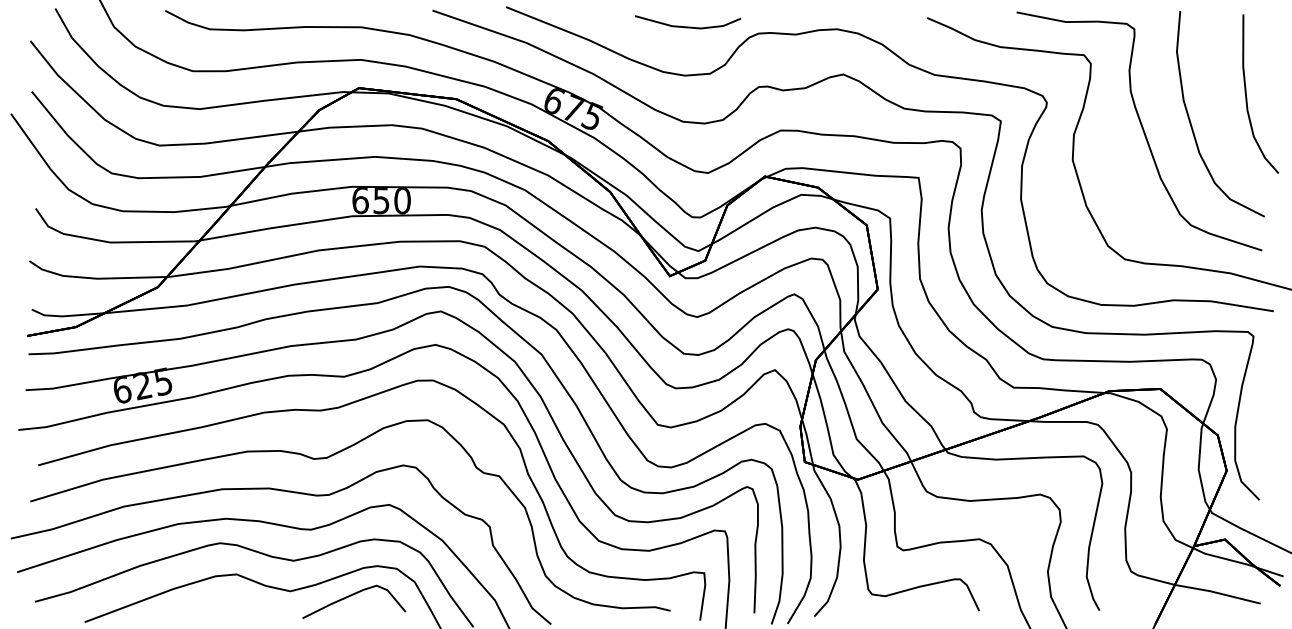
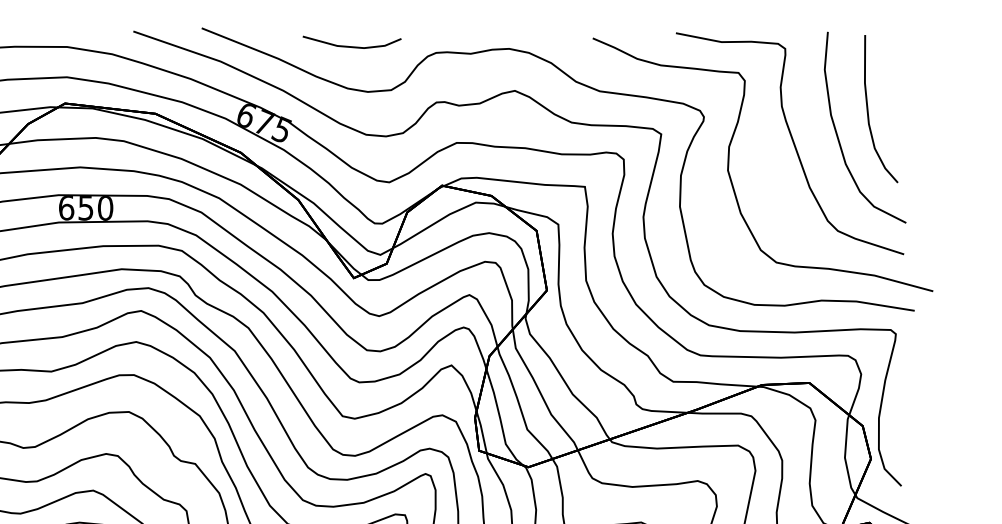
line: (687, 26) -> (351, 46), moved
curve: (1247, 97) -> (868, 112), moved

